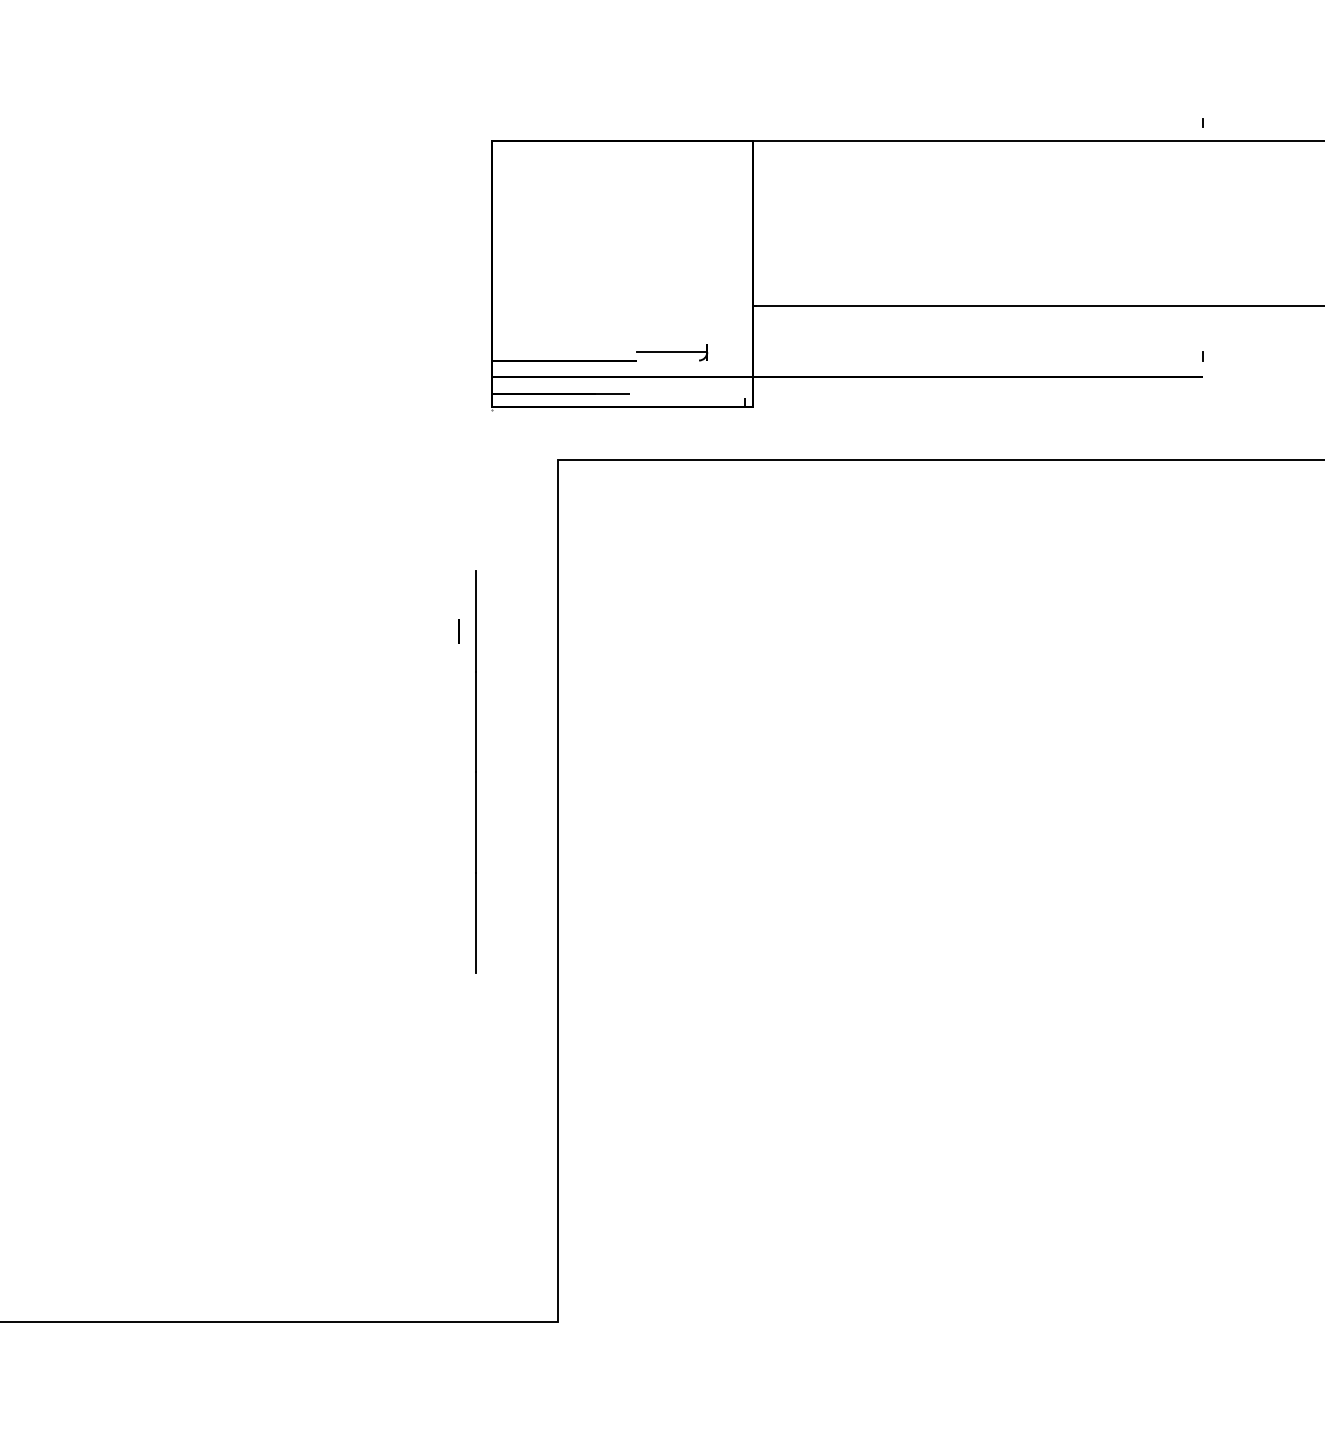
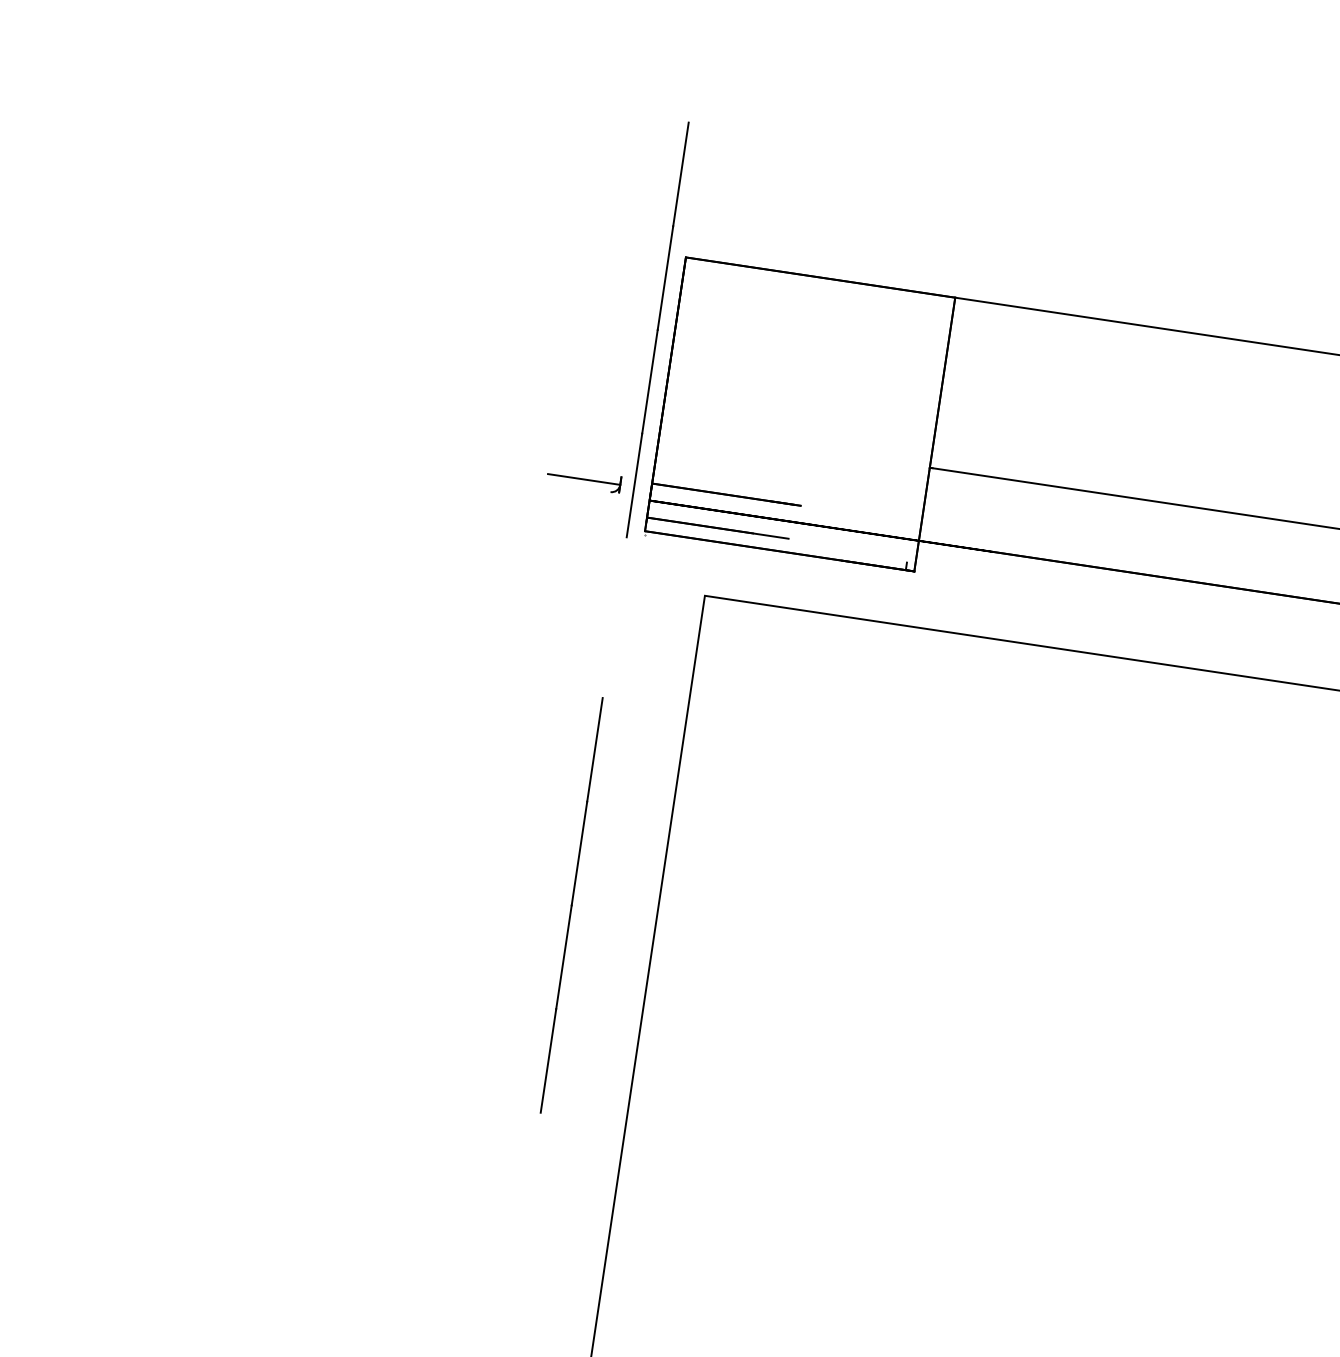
line: (475, 213) -> (657, 329), added
part: (672, 352) -> (584, 479), moved
line: (458, 631) -> (575, 757), removed

